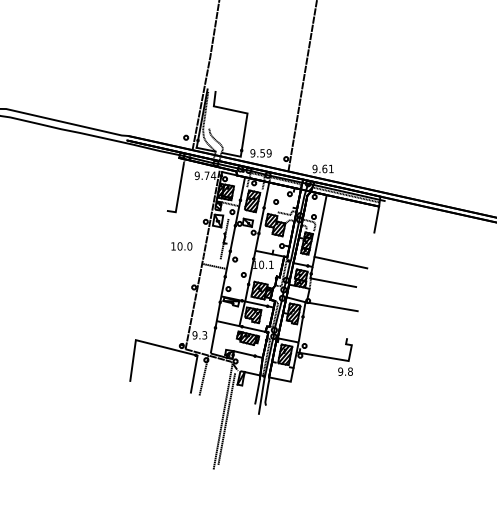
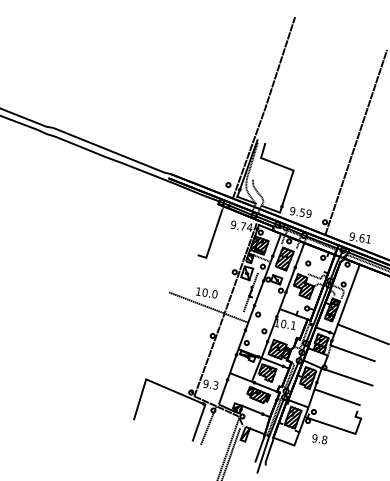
line: (173, 257) -> (196, 302), added
line: (325, 327) -> (337, 396), added
text: (345, 371) -> (319, 438), moved

